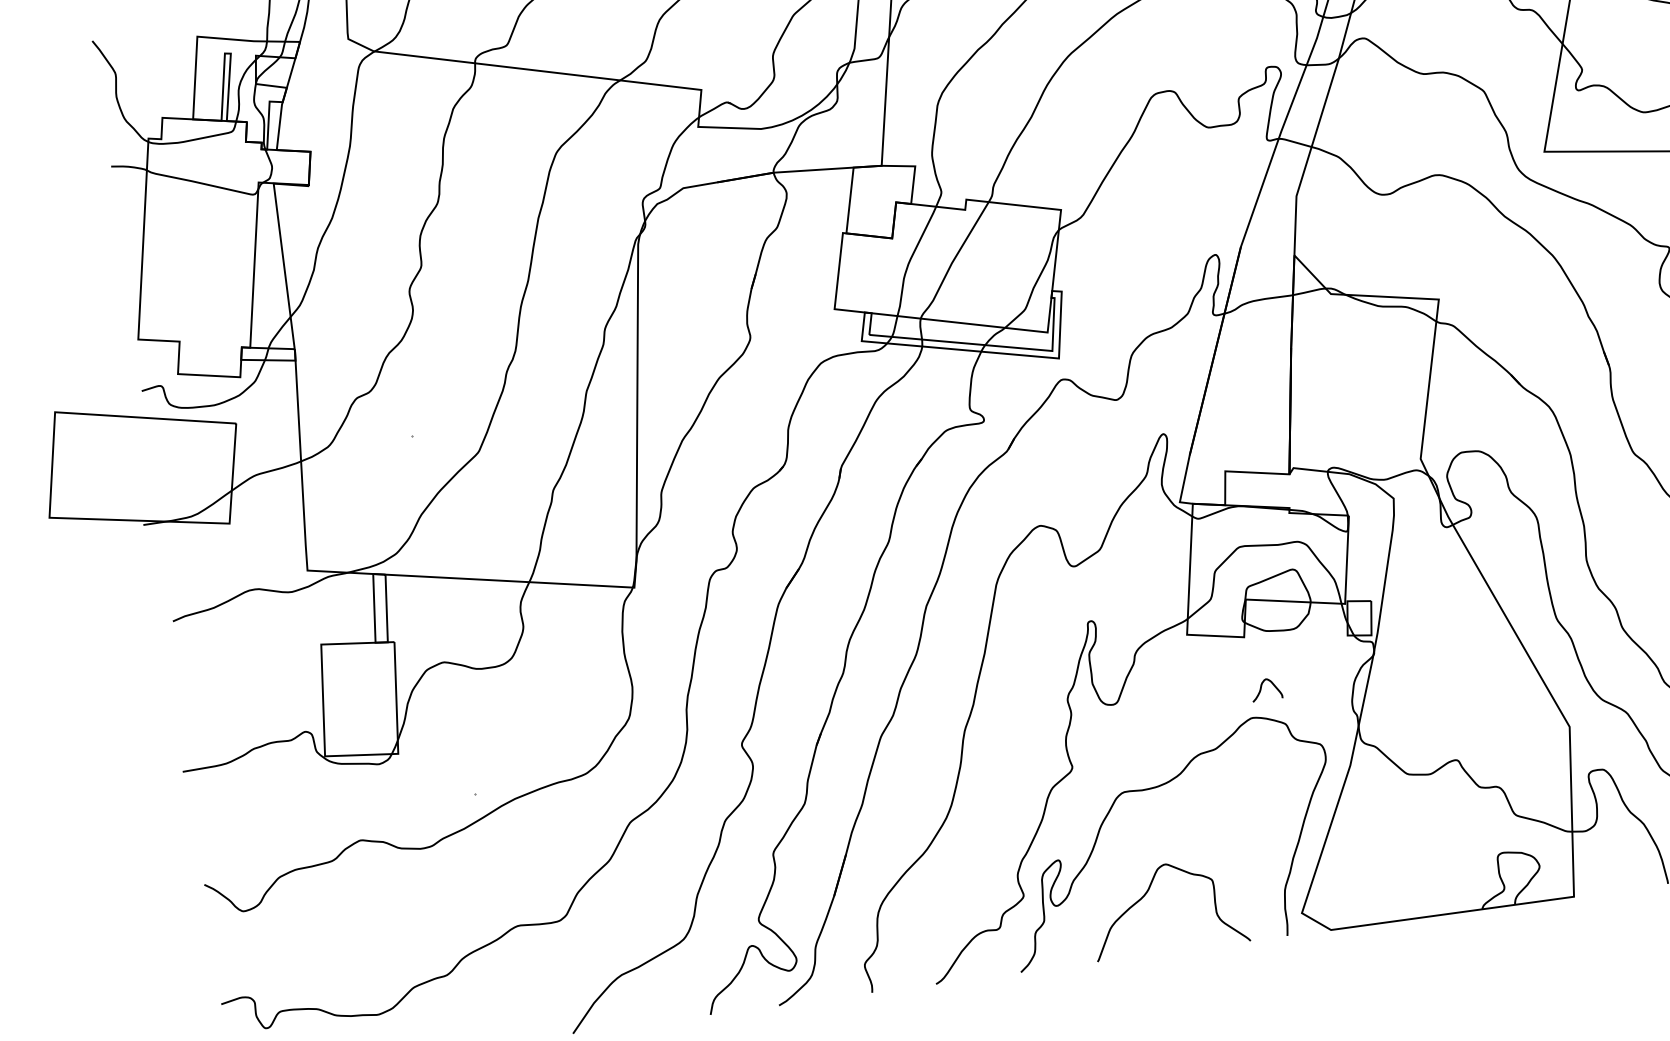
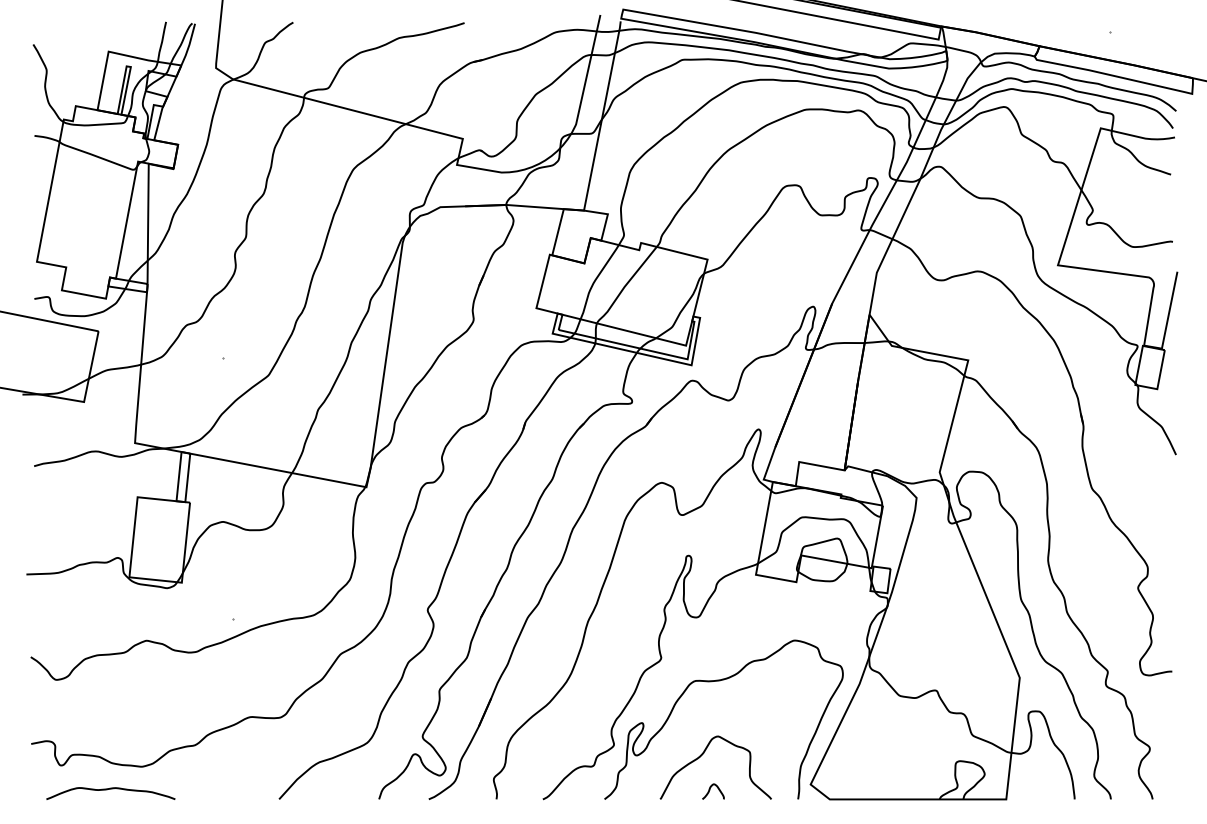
curve: (1262, 688) -> (710, 790), moved

